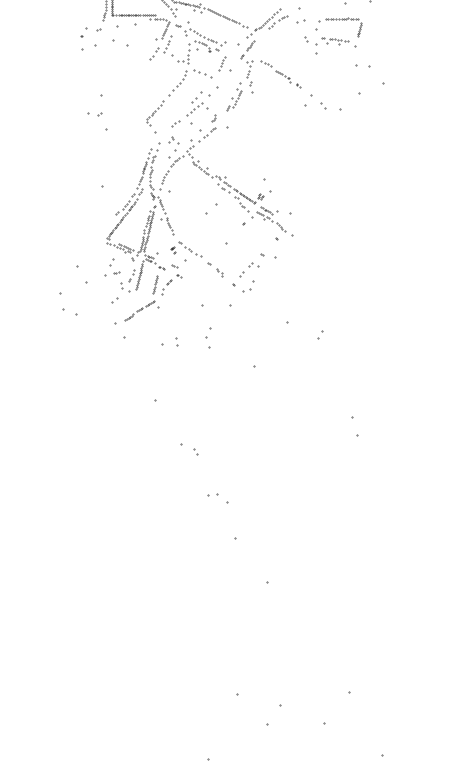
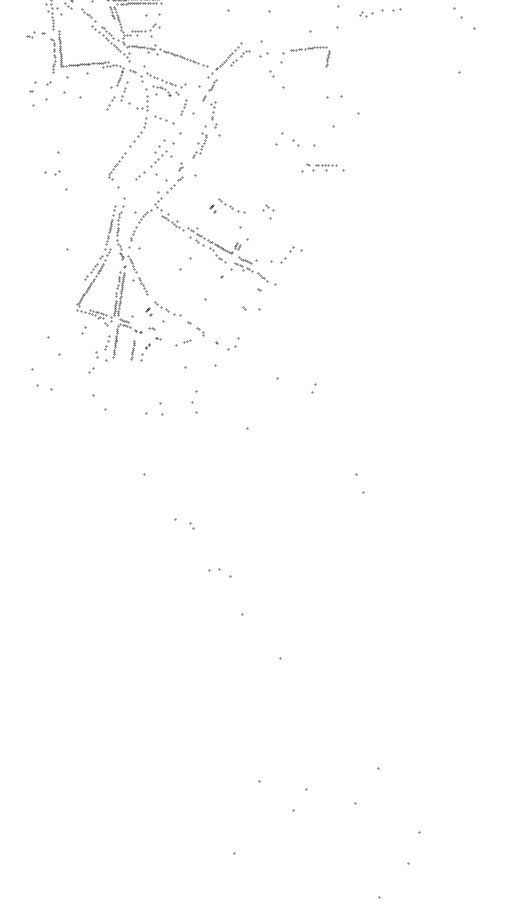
part: (335, 41) -> (322, 167), moved
part: (280, 74) -> (247, 113), removed
part: (173, 143) -> (268, 211), moved
part: (254, 158) -> (227, 205), added
part: (249, 269) -> (291, 254), moved
part: (112, 273) -> (183, 342), moved
part: (142, 310) -> (121, 379), removed
part: (175, 341) -> (160, 409), size x1.6

